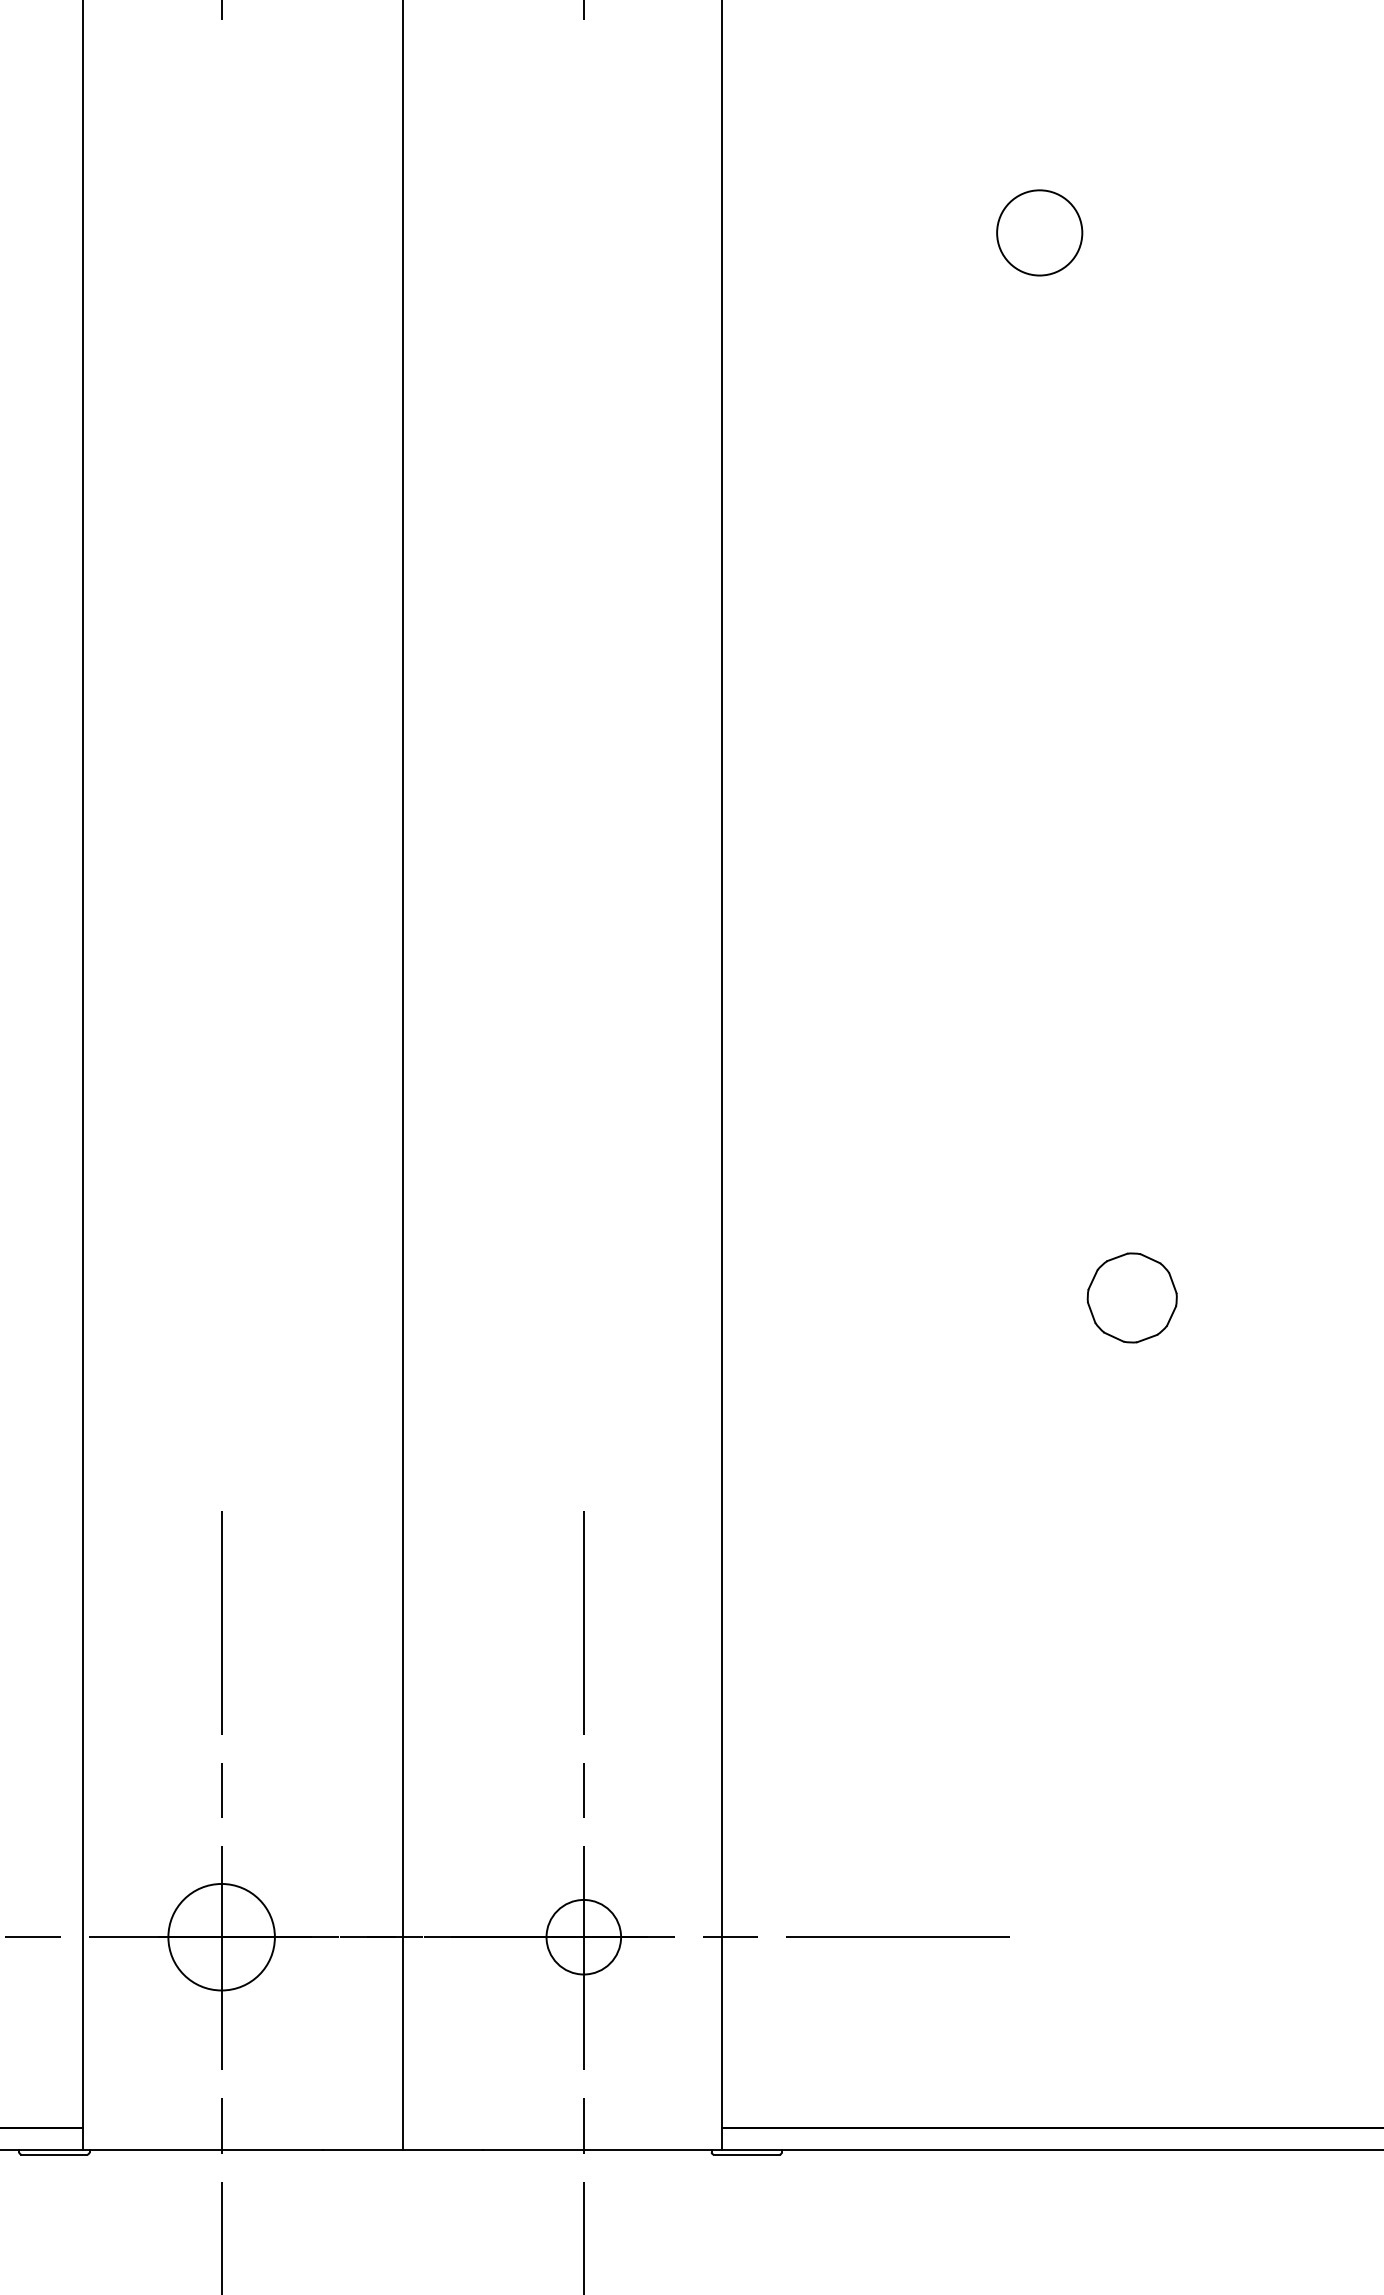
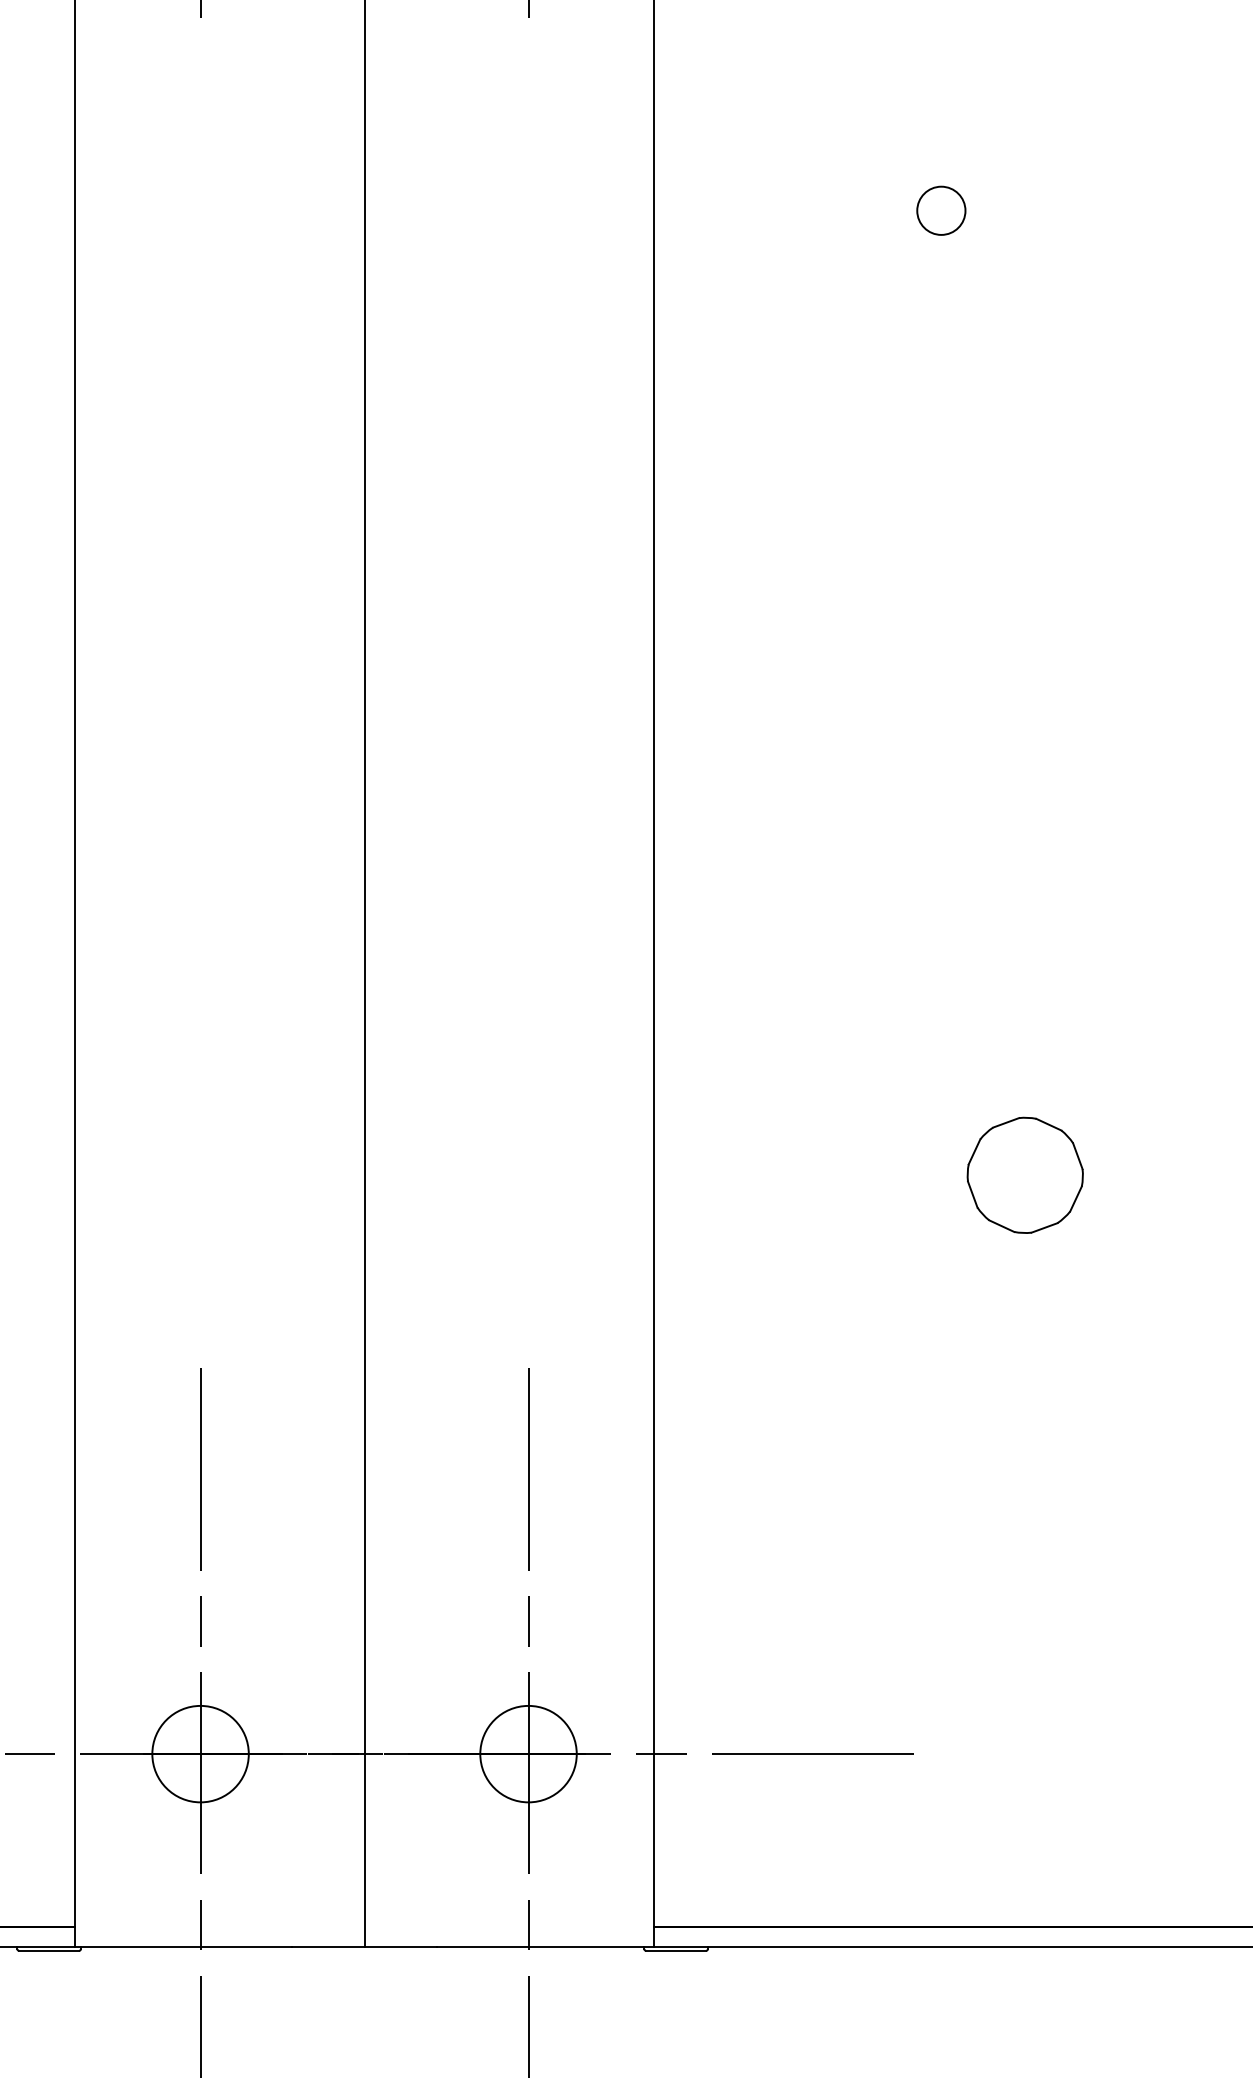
circle: (1039, 232) -> (941, 210), size x0.62
part: (1131, 1297) -> (1024, 1174), size x1.43
circle: (583, 1936) -> (528, 1753), size x1.43

